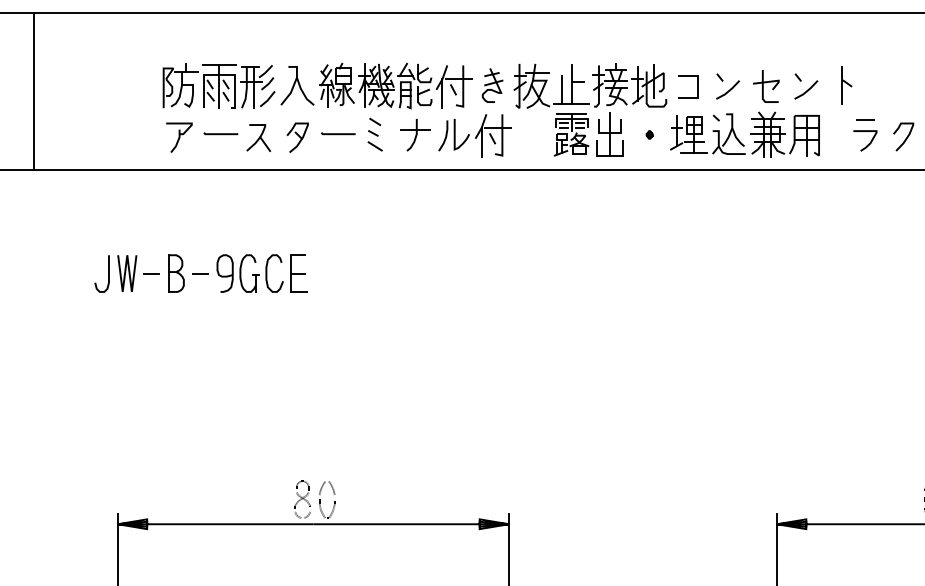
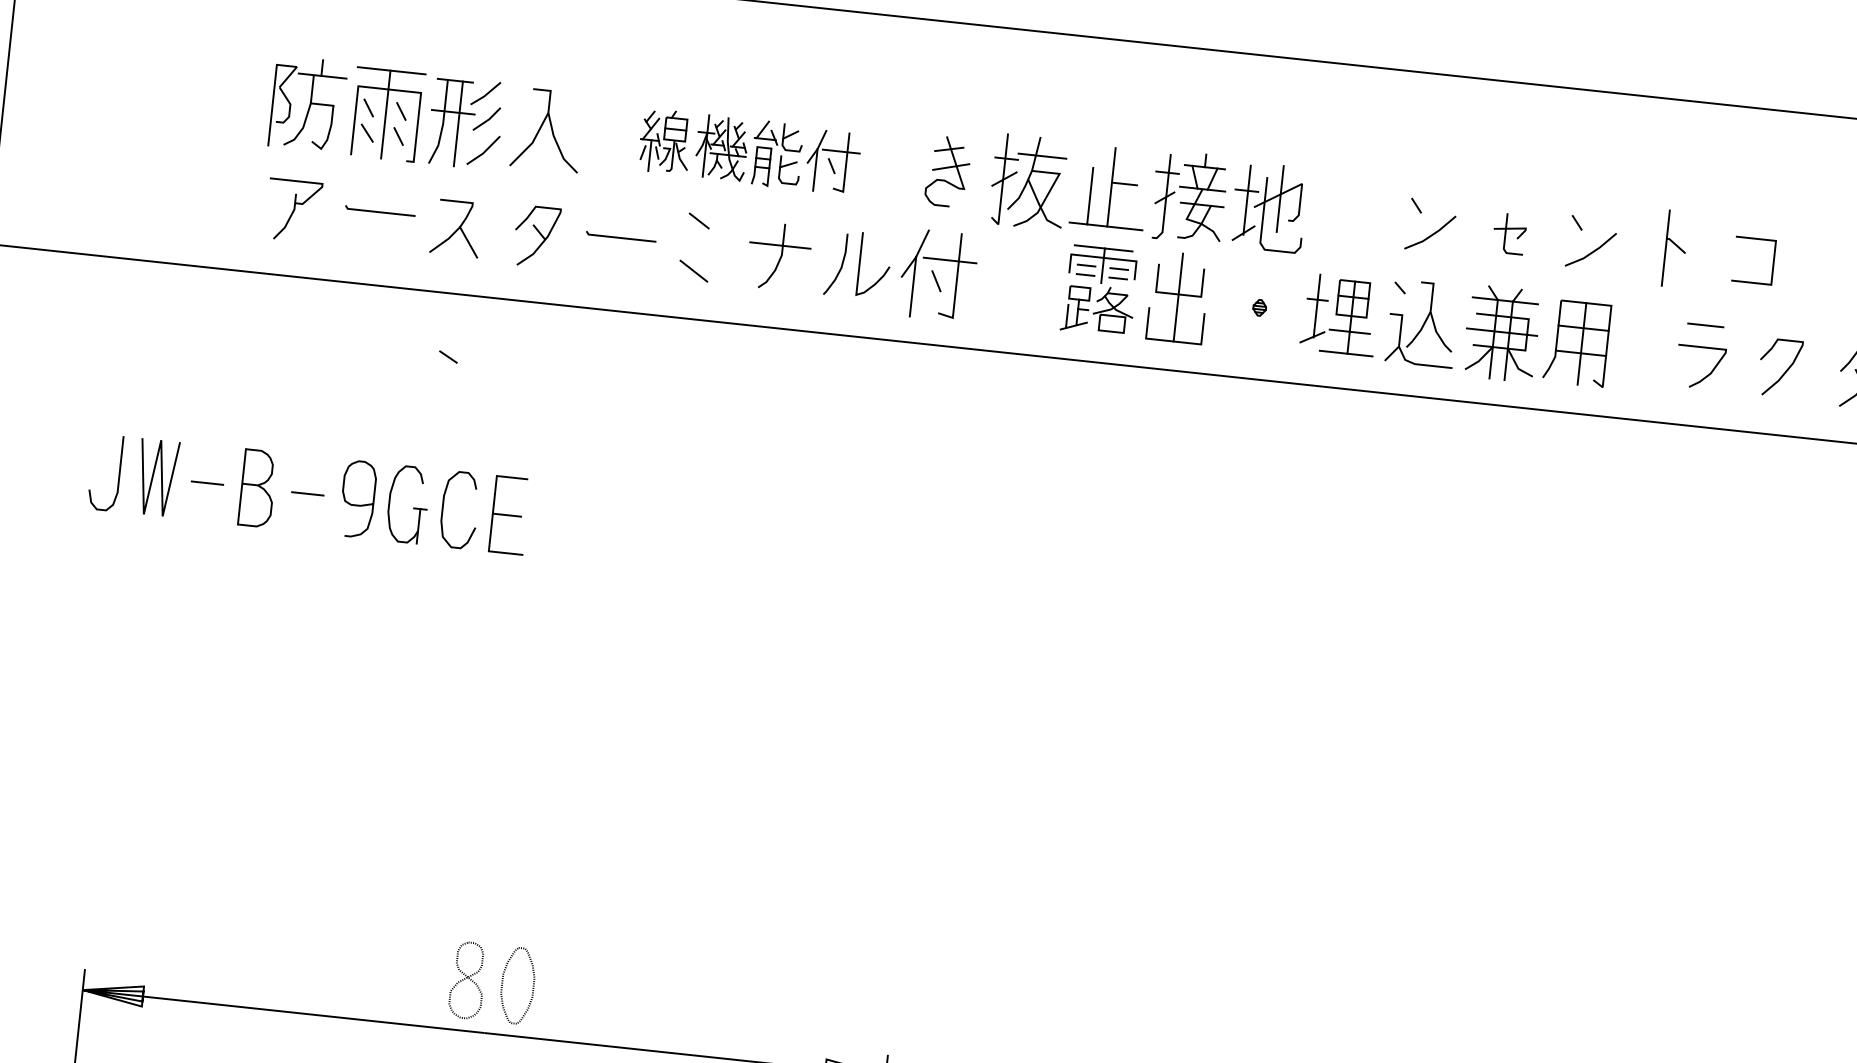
part: (395, 85) -> (748, 150), size x0.7
line: (697, 86) -> (1772, 262), moved
part: (766, 86) -> (1509, 234), size x0.6
line: (373, 133) -> (448, 357), moved

